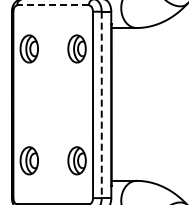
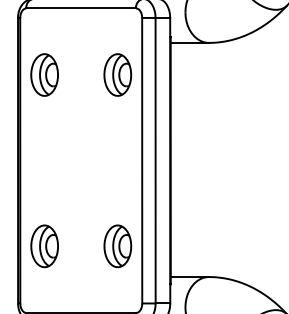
line: (53, 5) -> (81, 8), dashed -> solid
line: (101, 105) -> (155, 161), dashed -> solid

